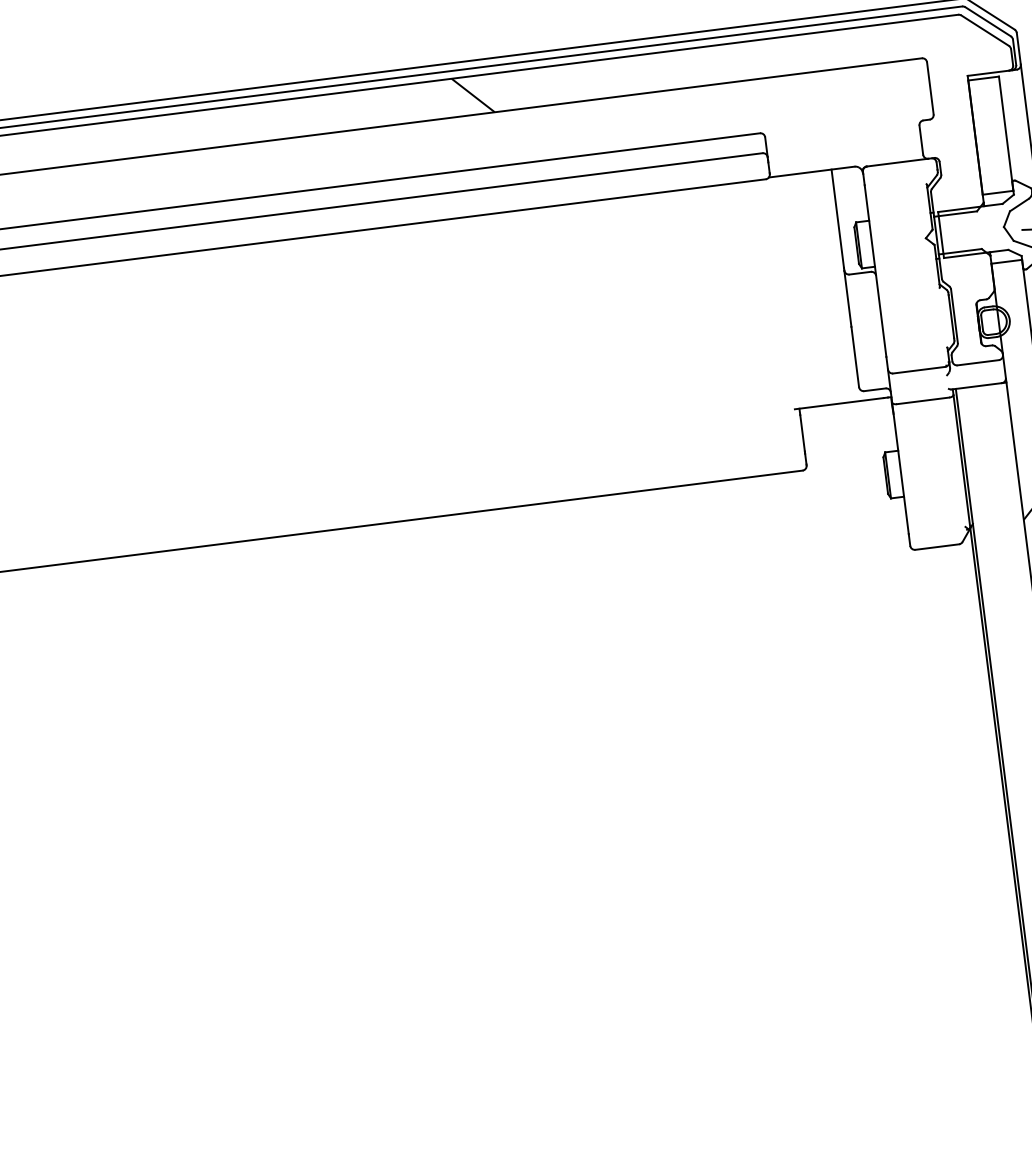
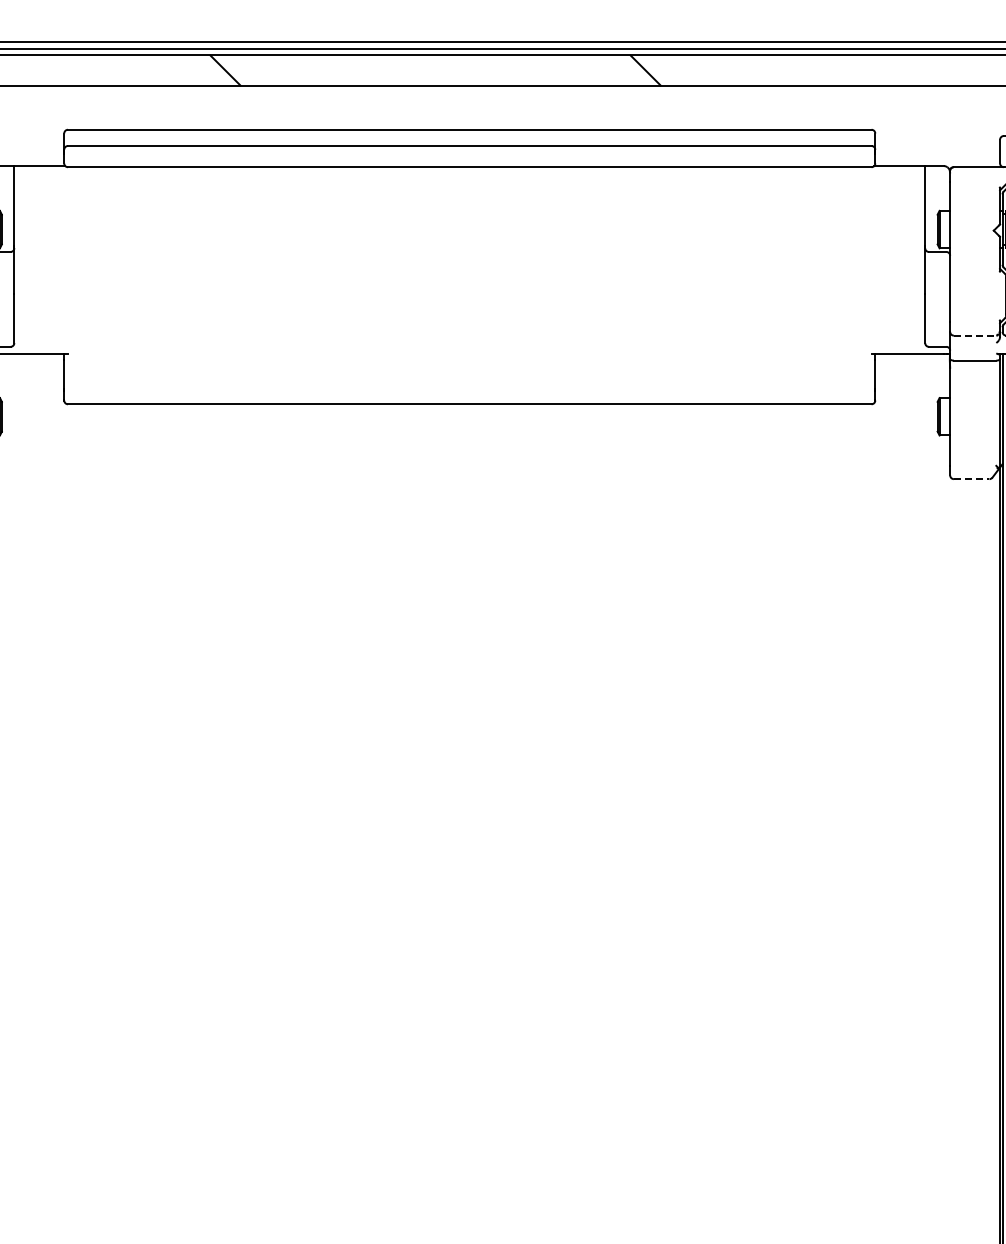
line: (919, 369) -> (975, 335), solid -> dashed
line: (937, 547) -> (971, 479), solid -> dashed

